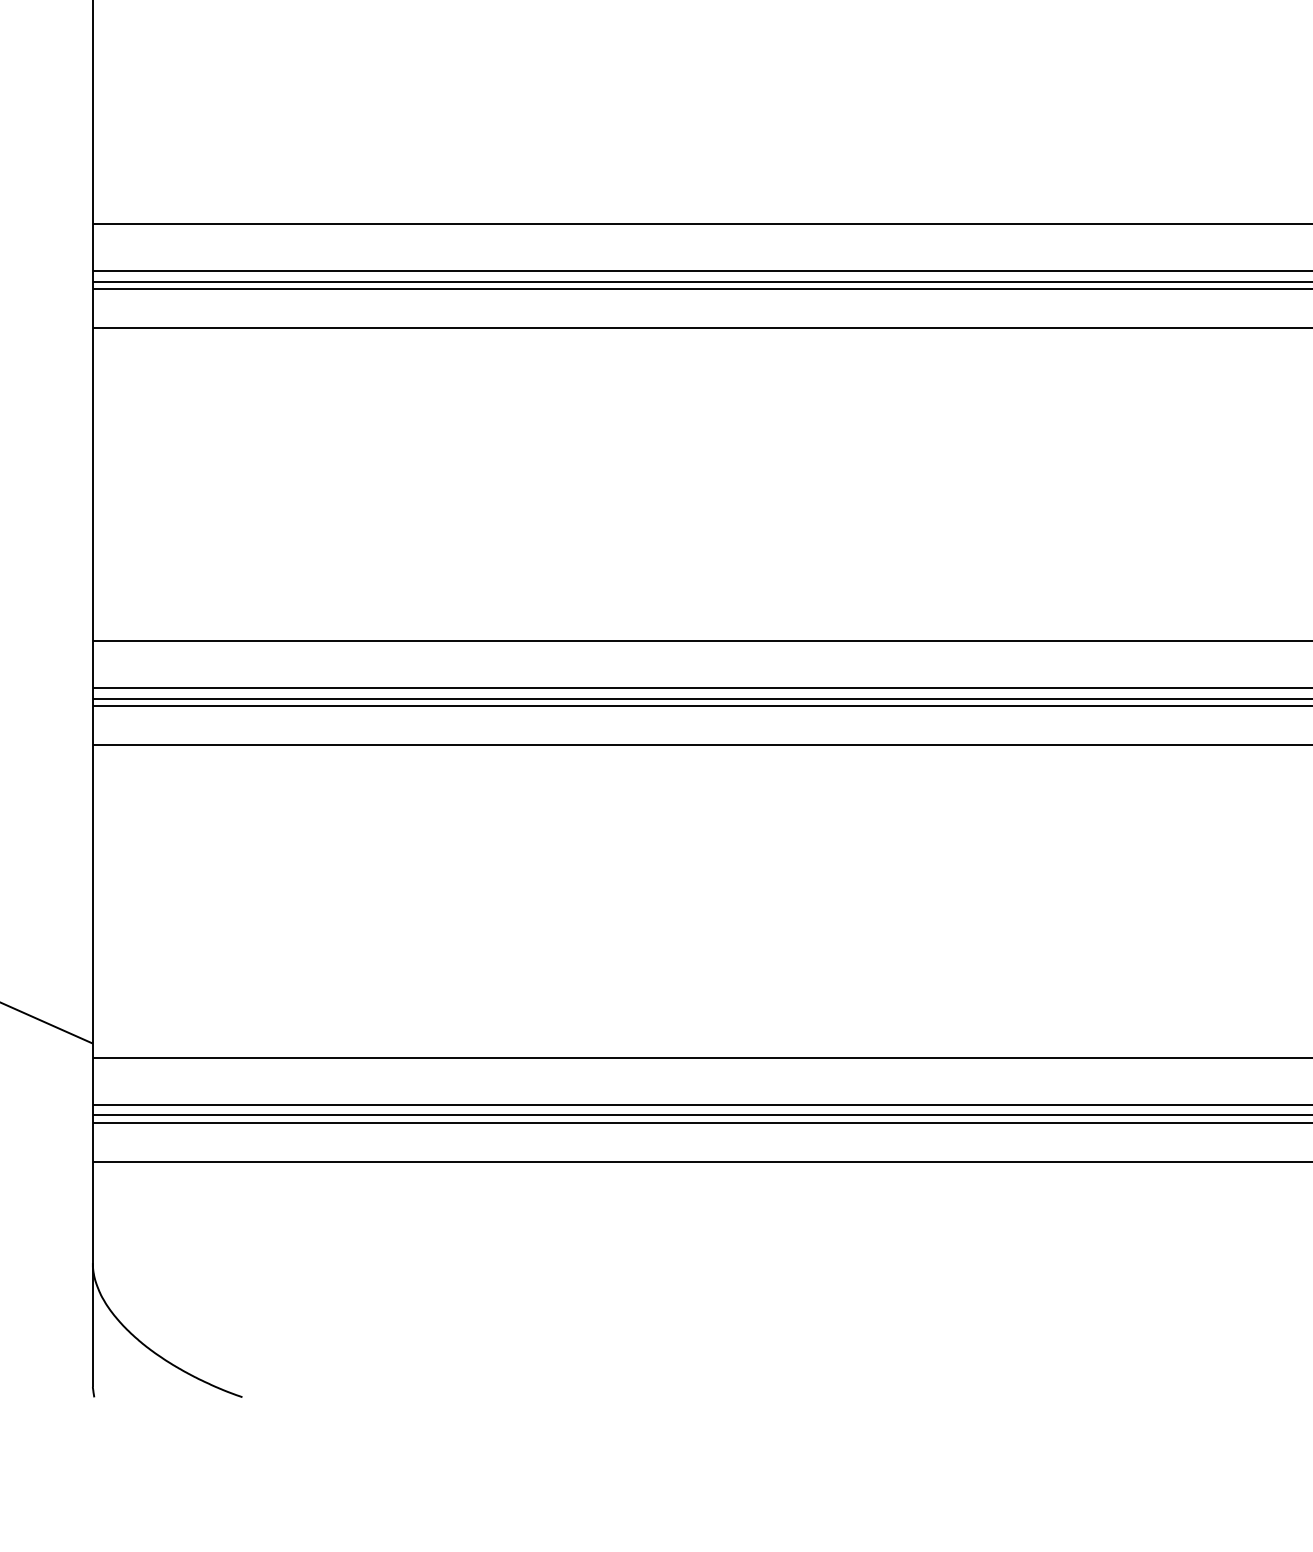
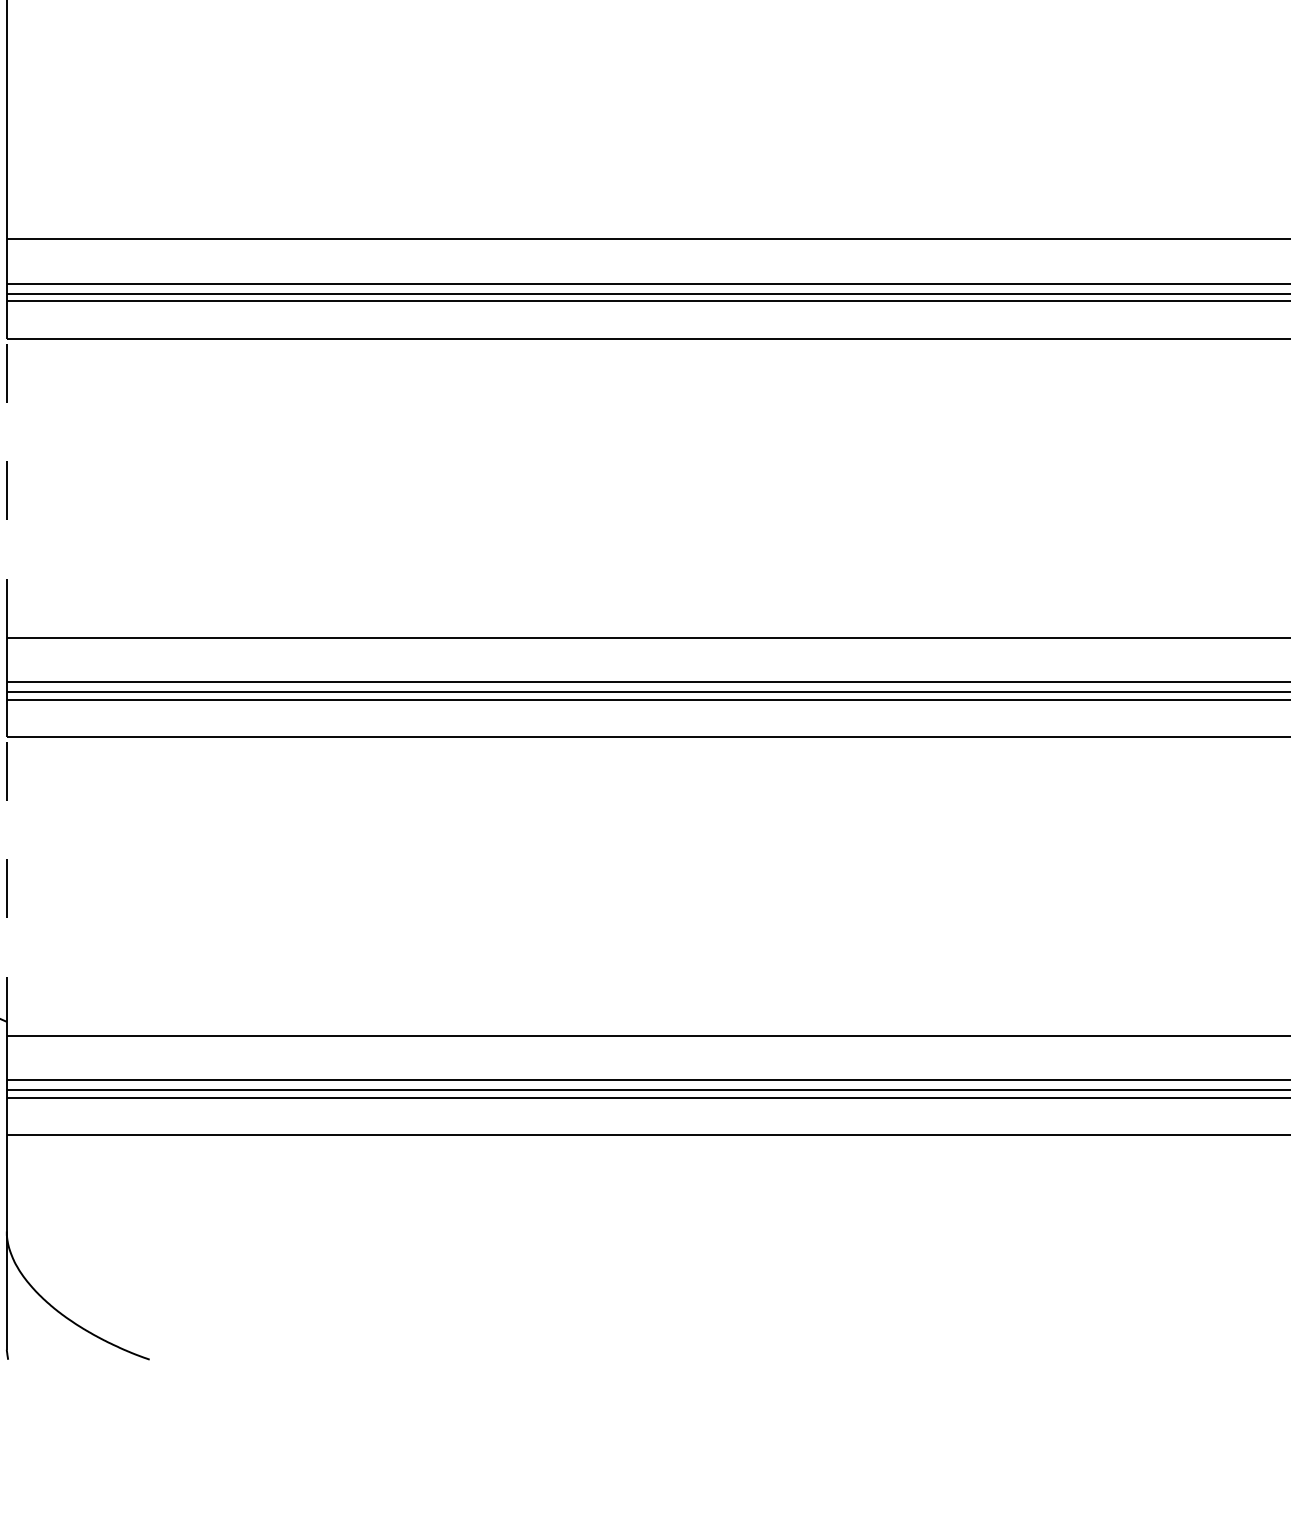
line: (92, 485) -> (6, 488), solid -> dashed
line: (92, 901) -> (6, 886), solid -> dashed

